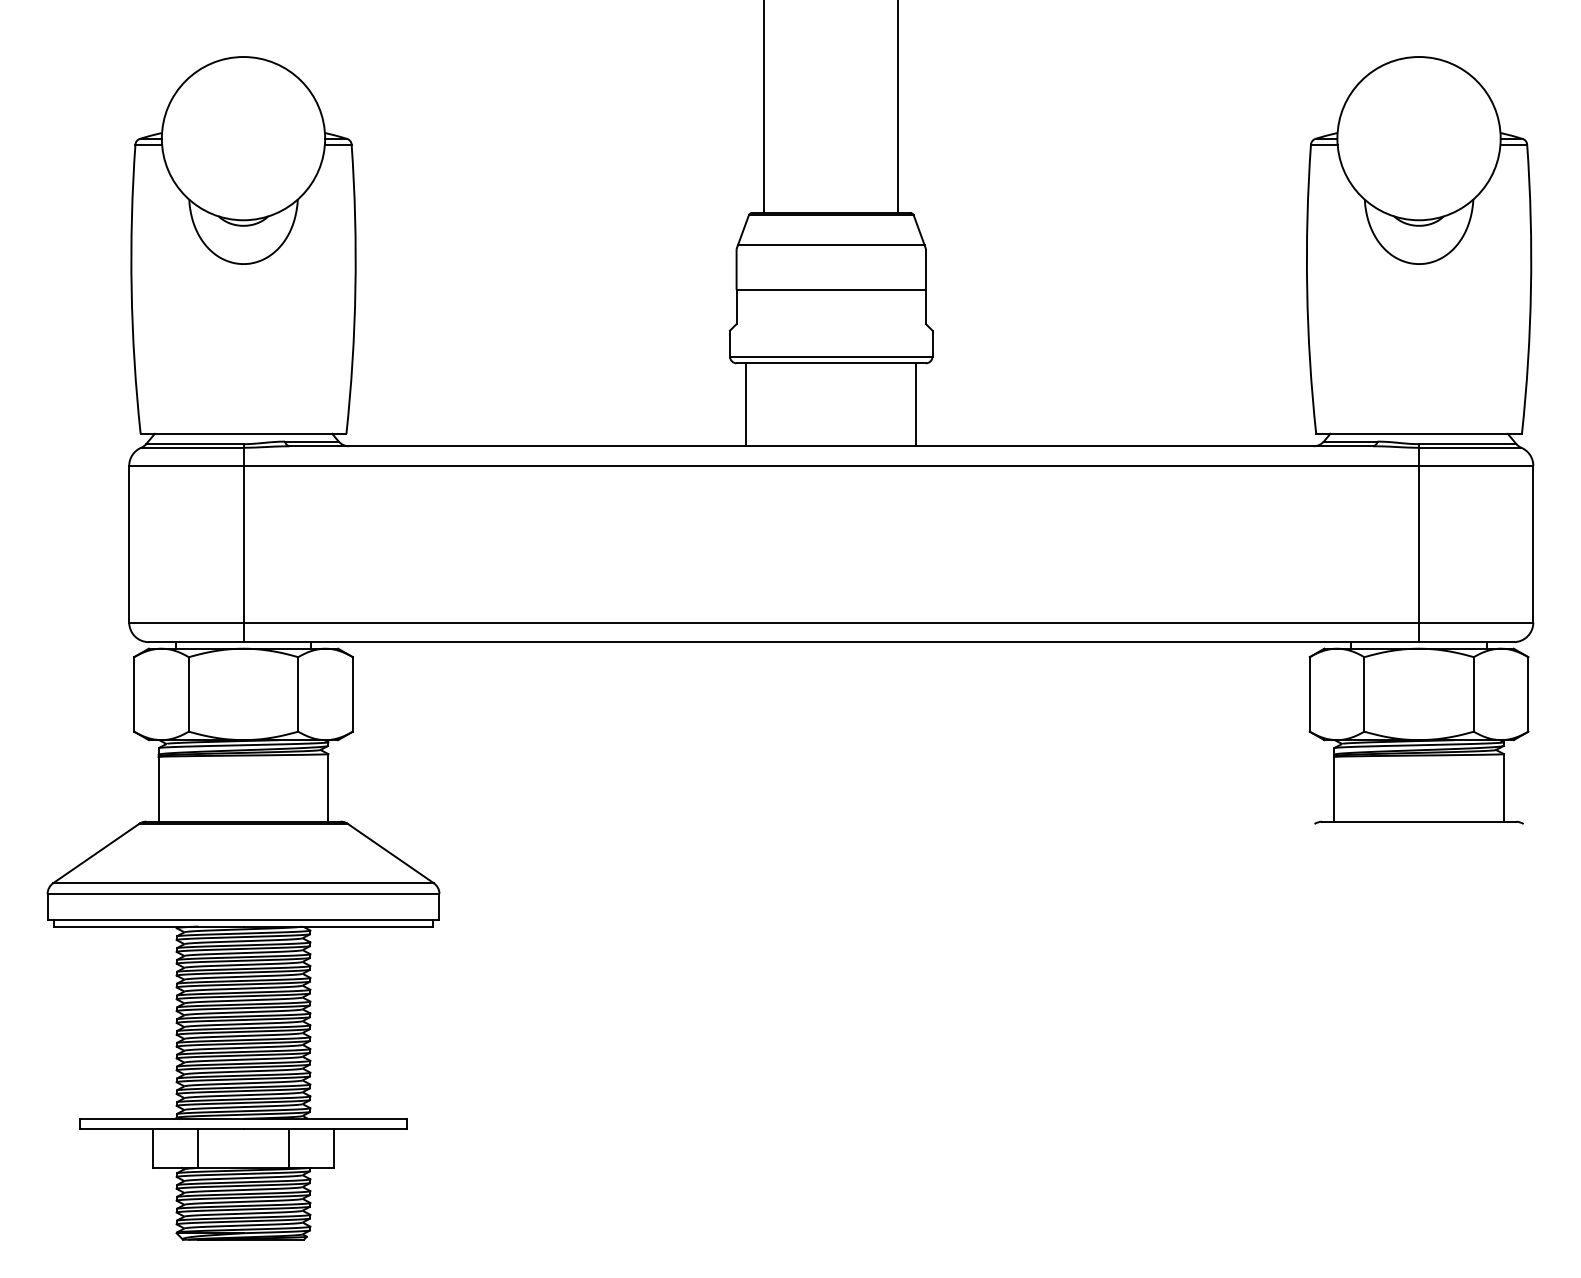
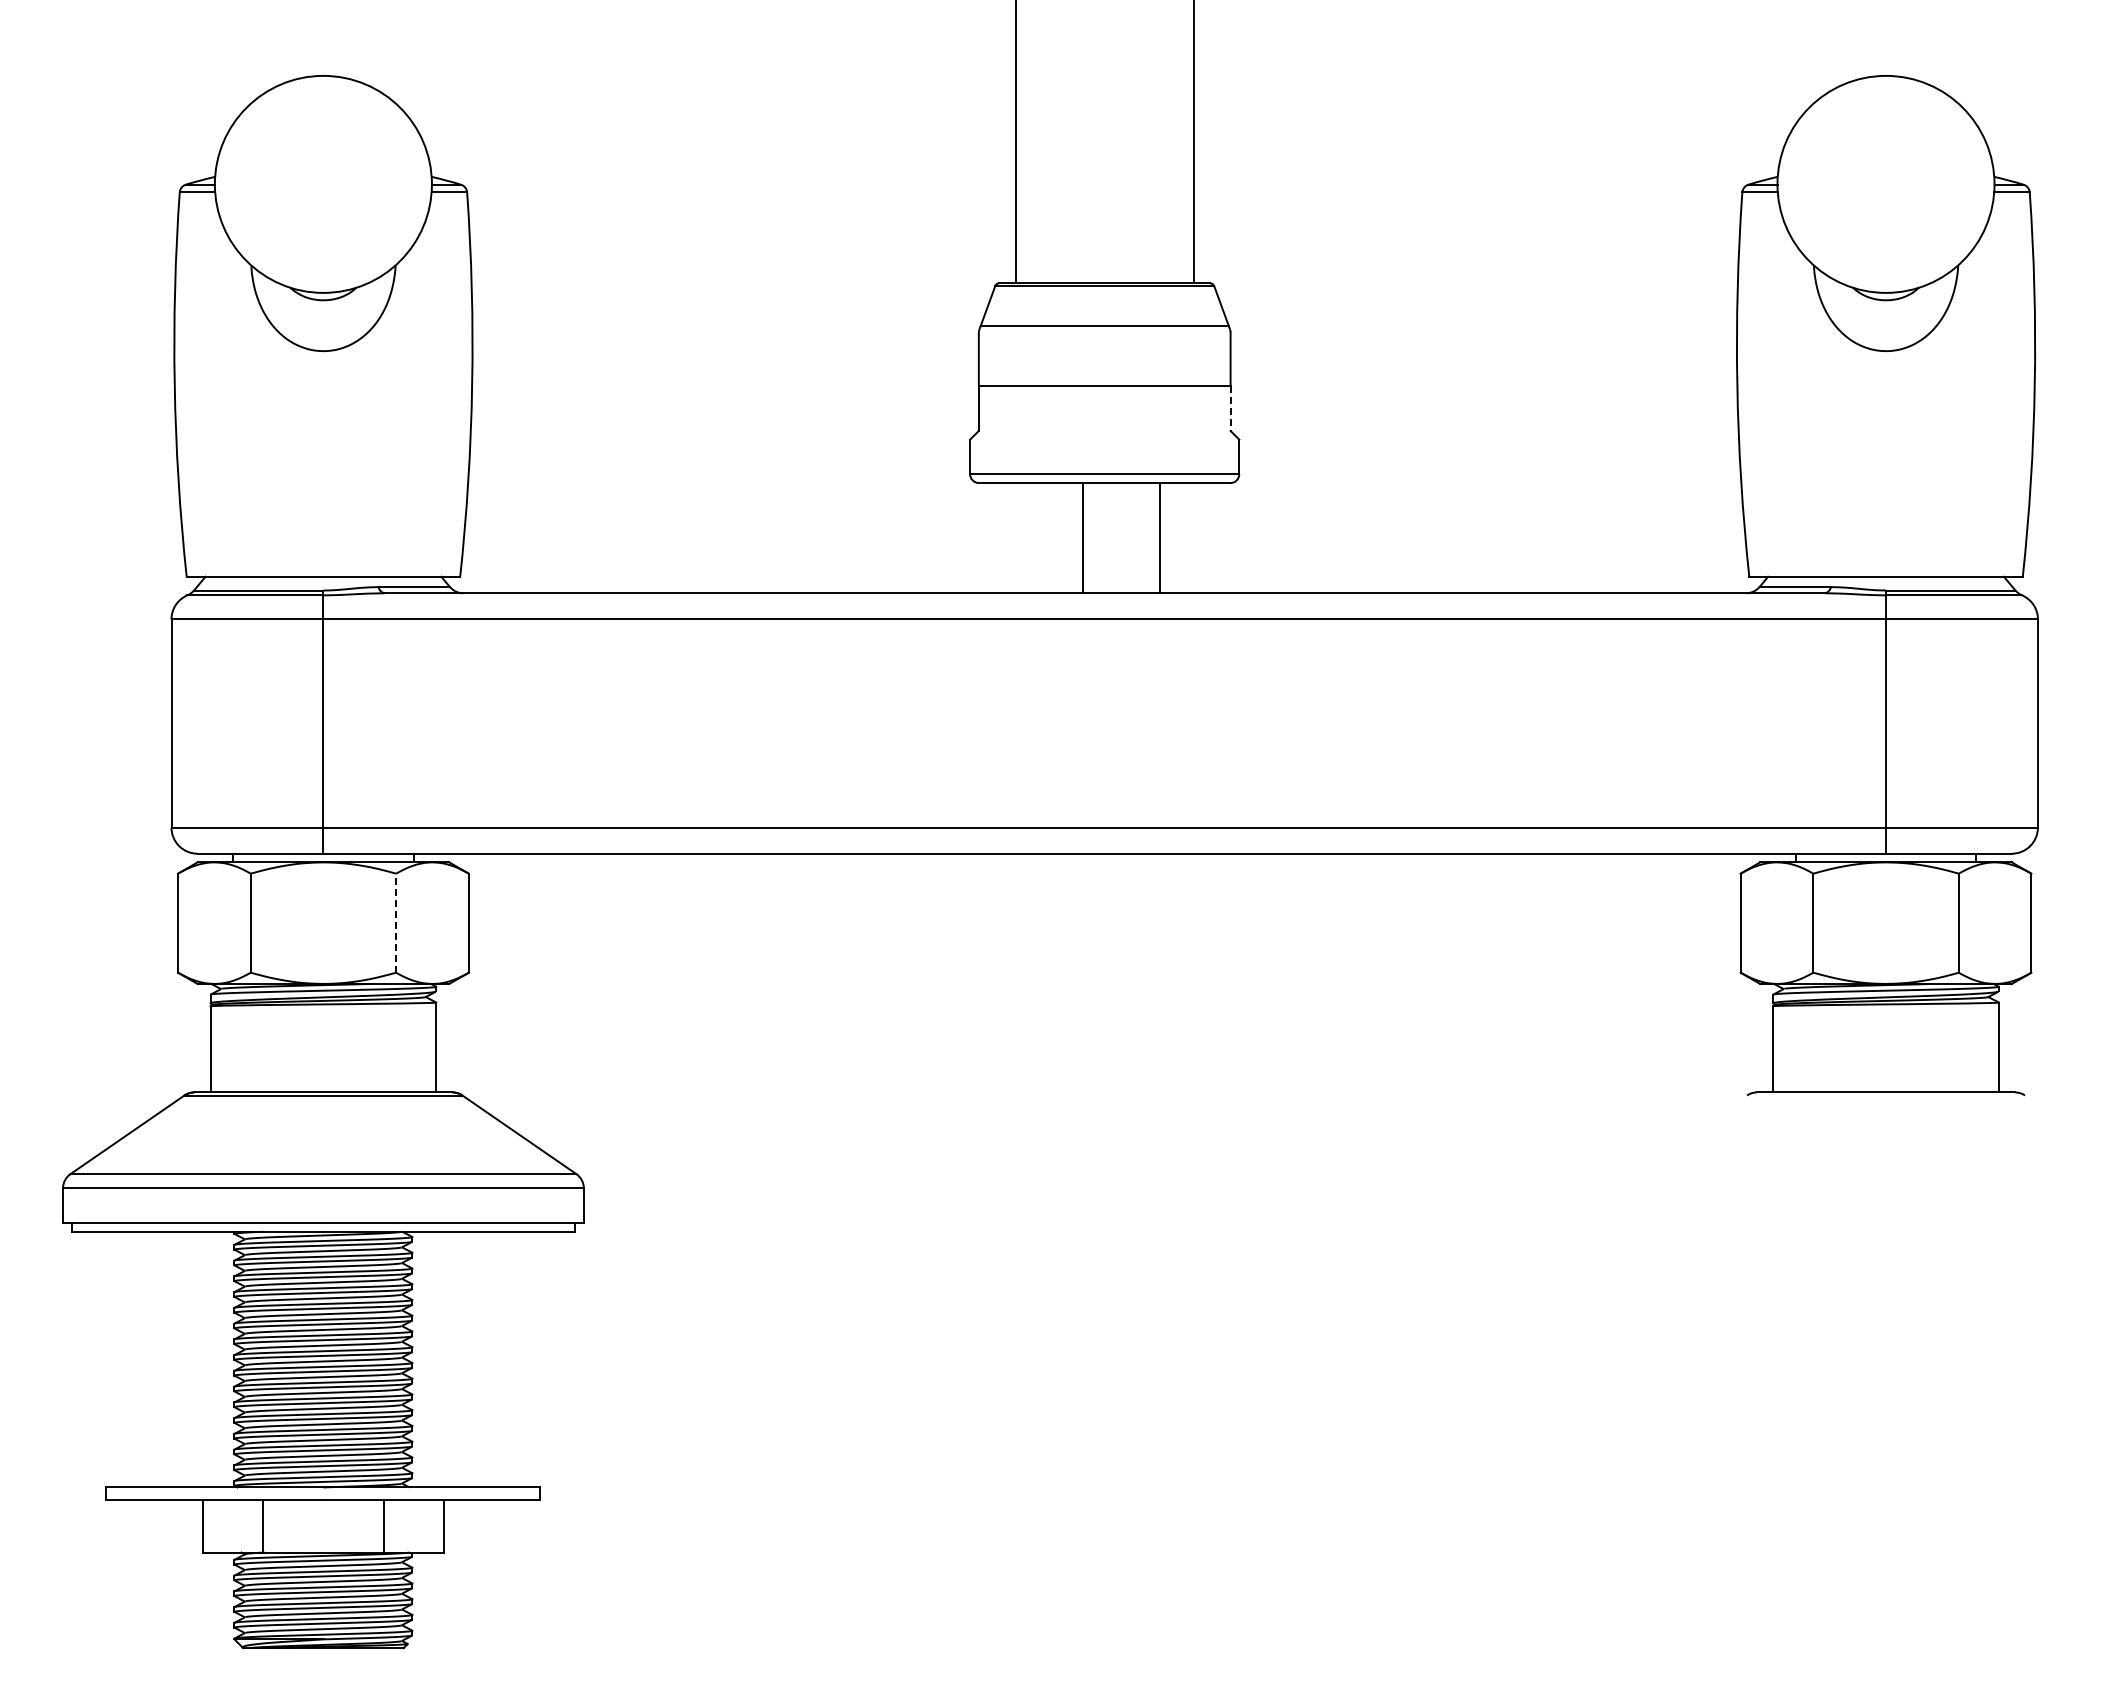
line: (925, 307) -> (1230, 408), solid -> dashed
line: (746, 405) -> (1082, 538), moved
line: (916, 405) -> (1159, 538), moved
line: (298, 694) -> (396, 923), solid -> dashed

